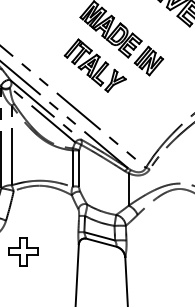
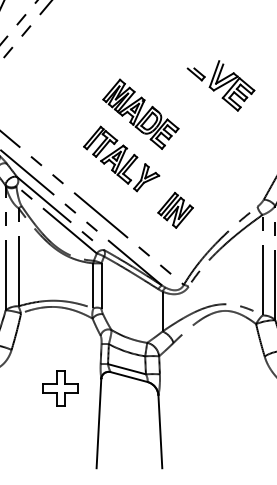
part: (148, 61) -> (175, 210), moved
part: (23, 252) -> (60, 388), moved

